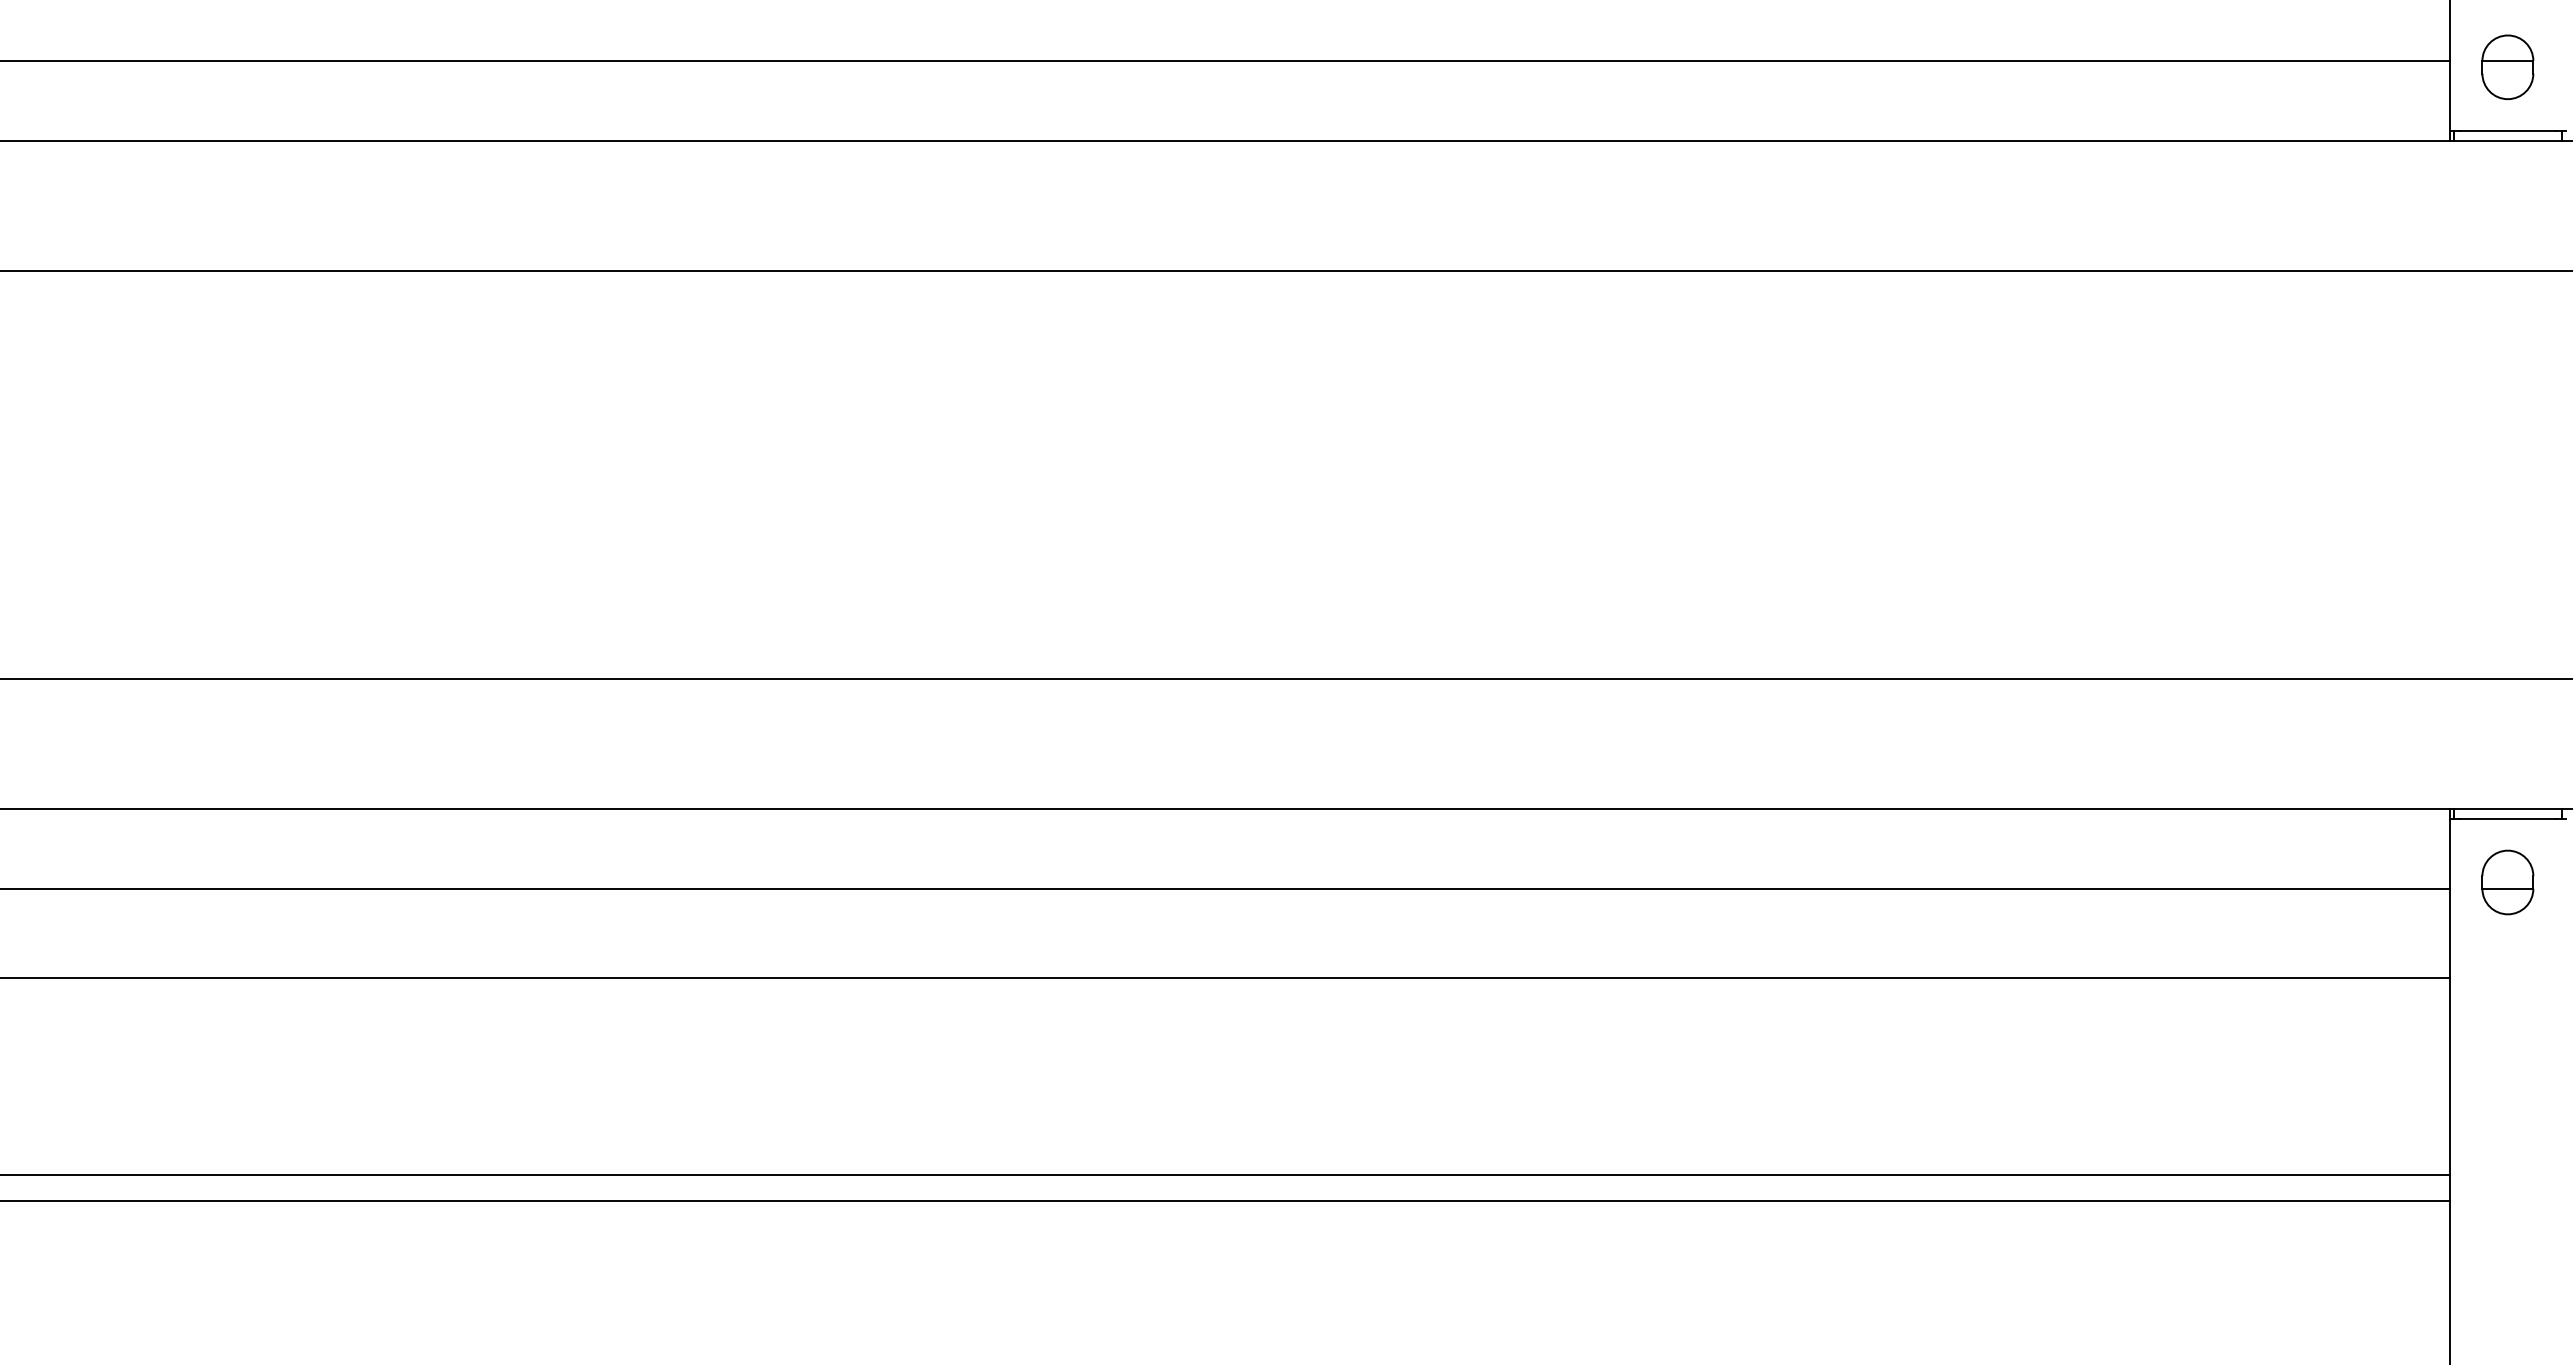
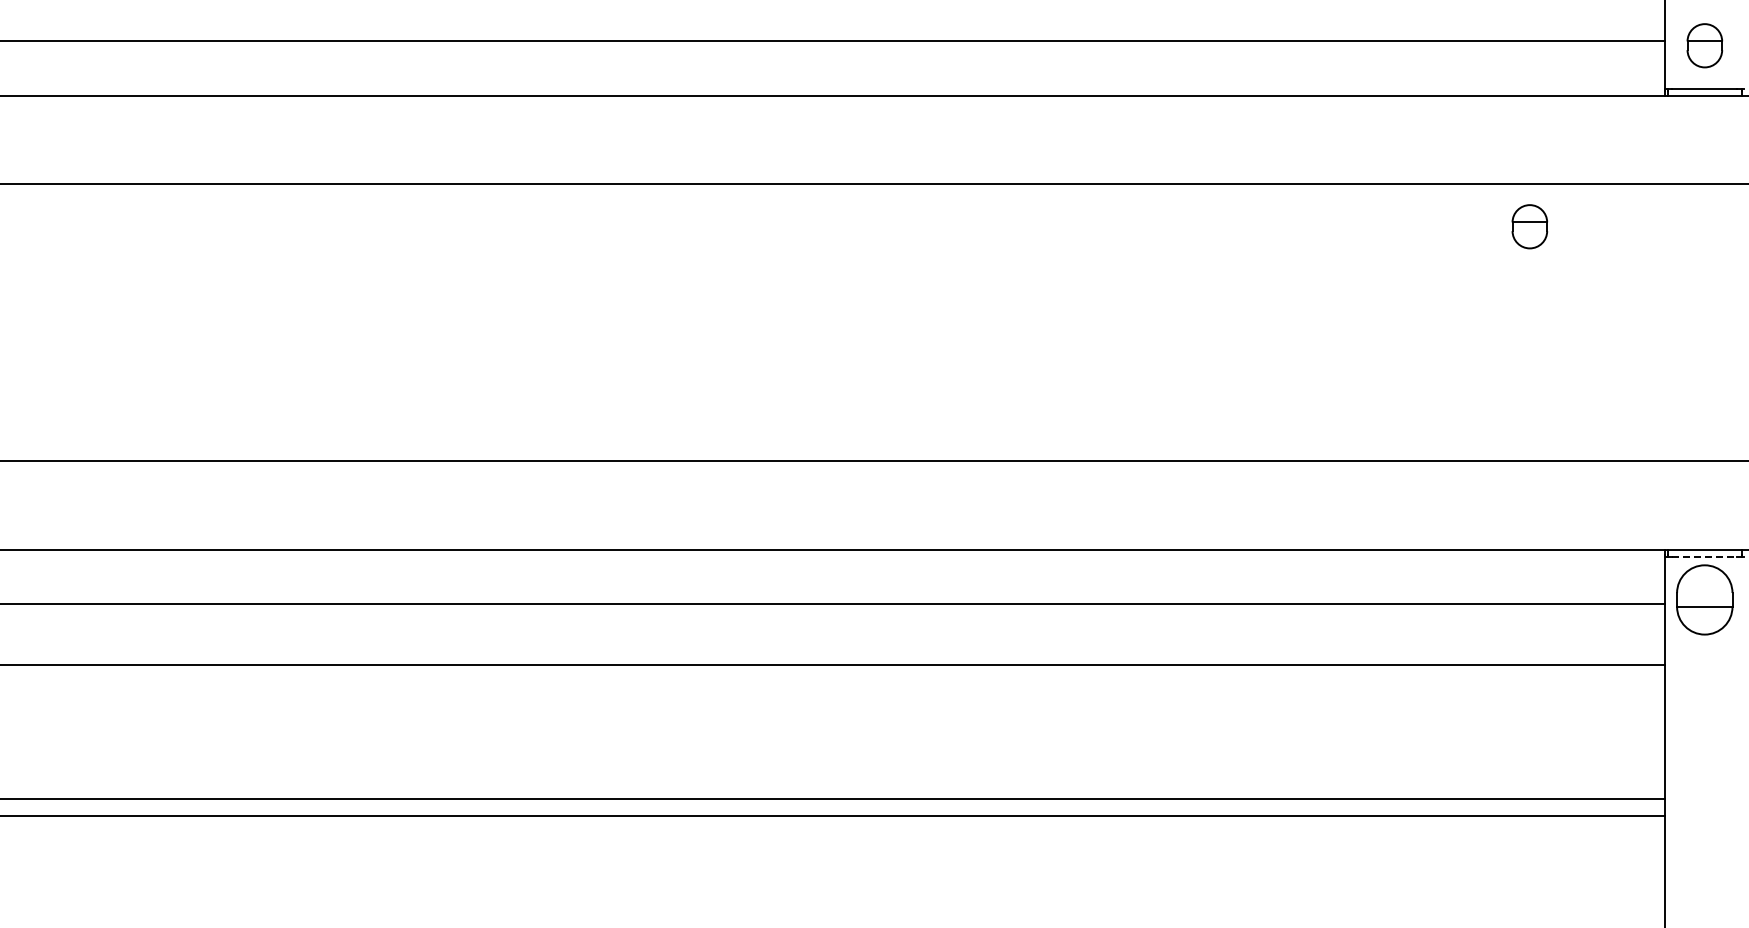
part: (2249, 333) -> (1529, 226), added
line: (2508, 818) -> (1705, 556), solid -> dashed
part: (2507, 881) -> (1704, 599), size x1.6

